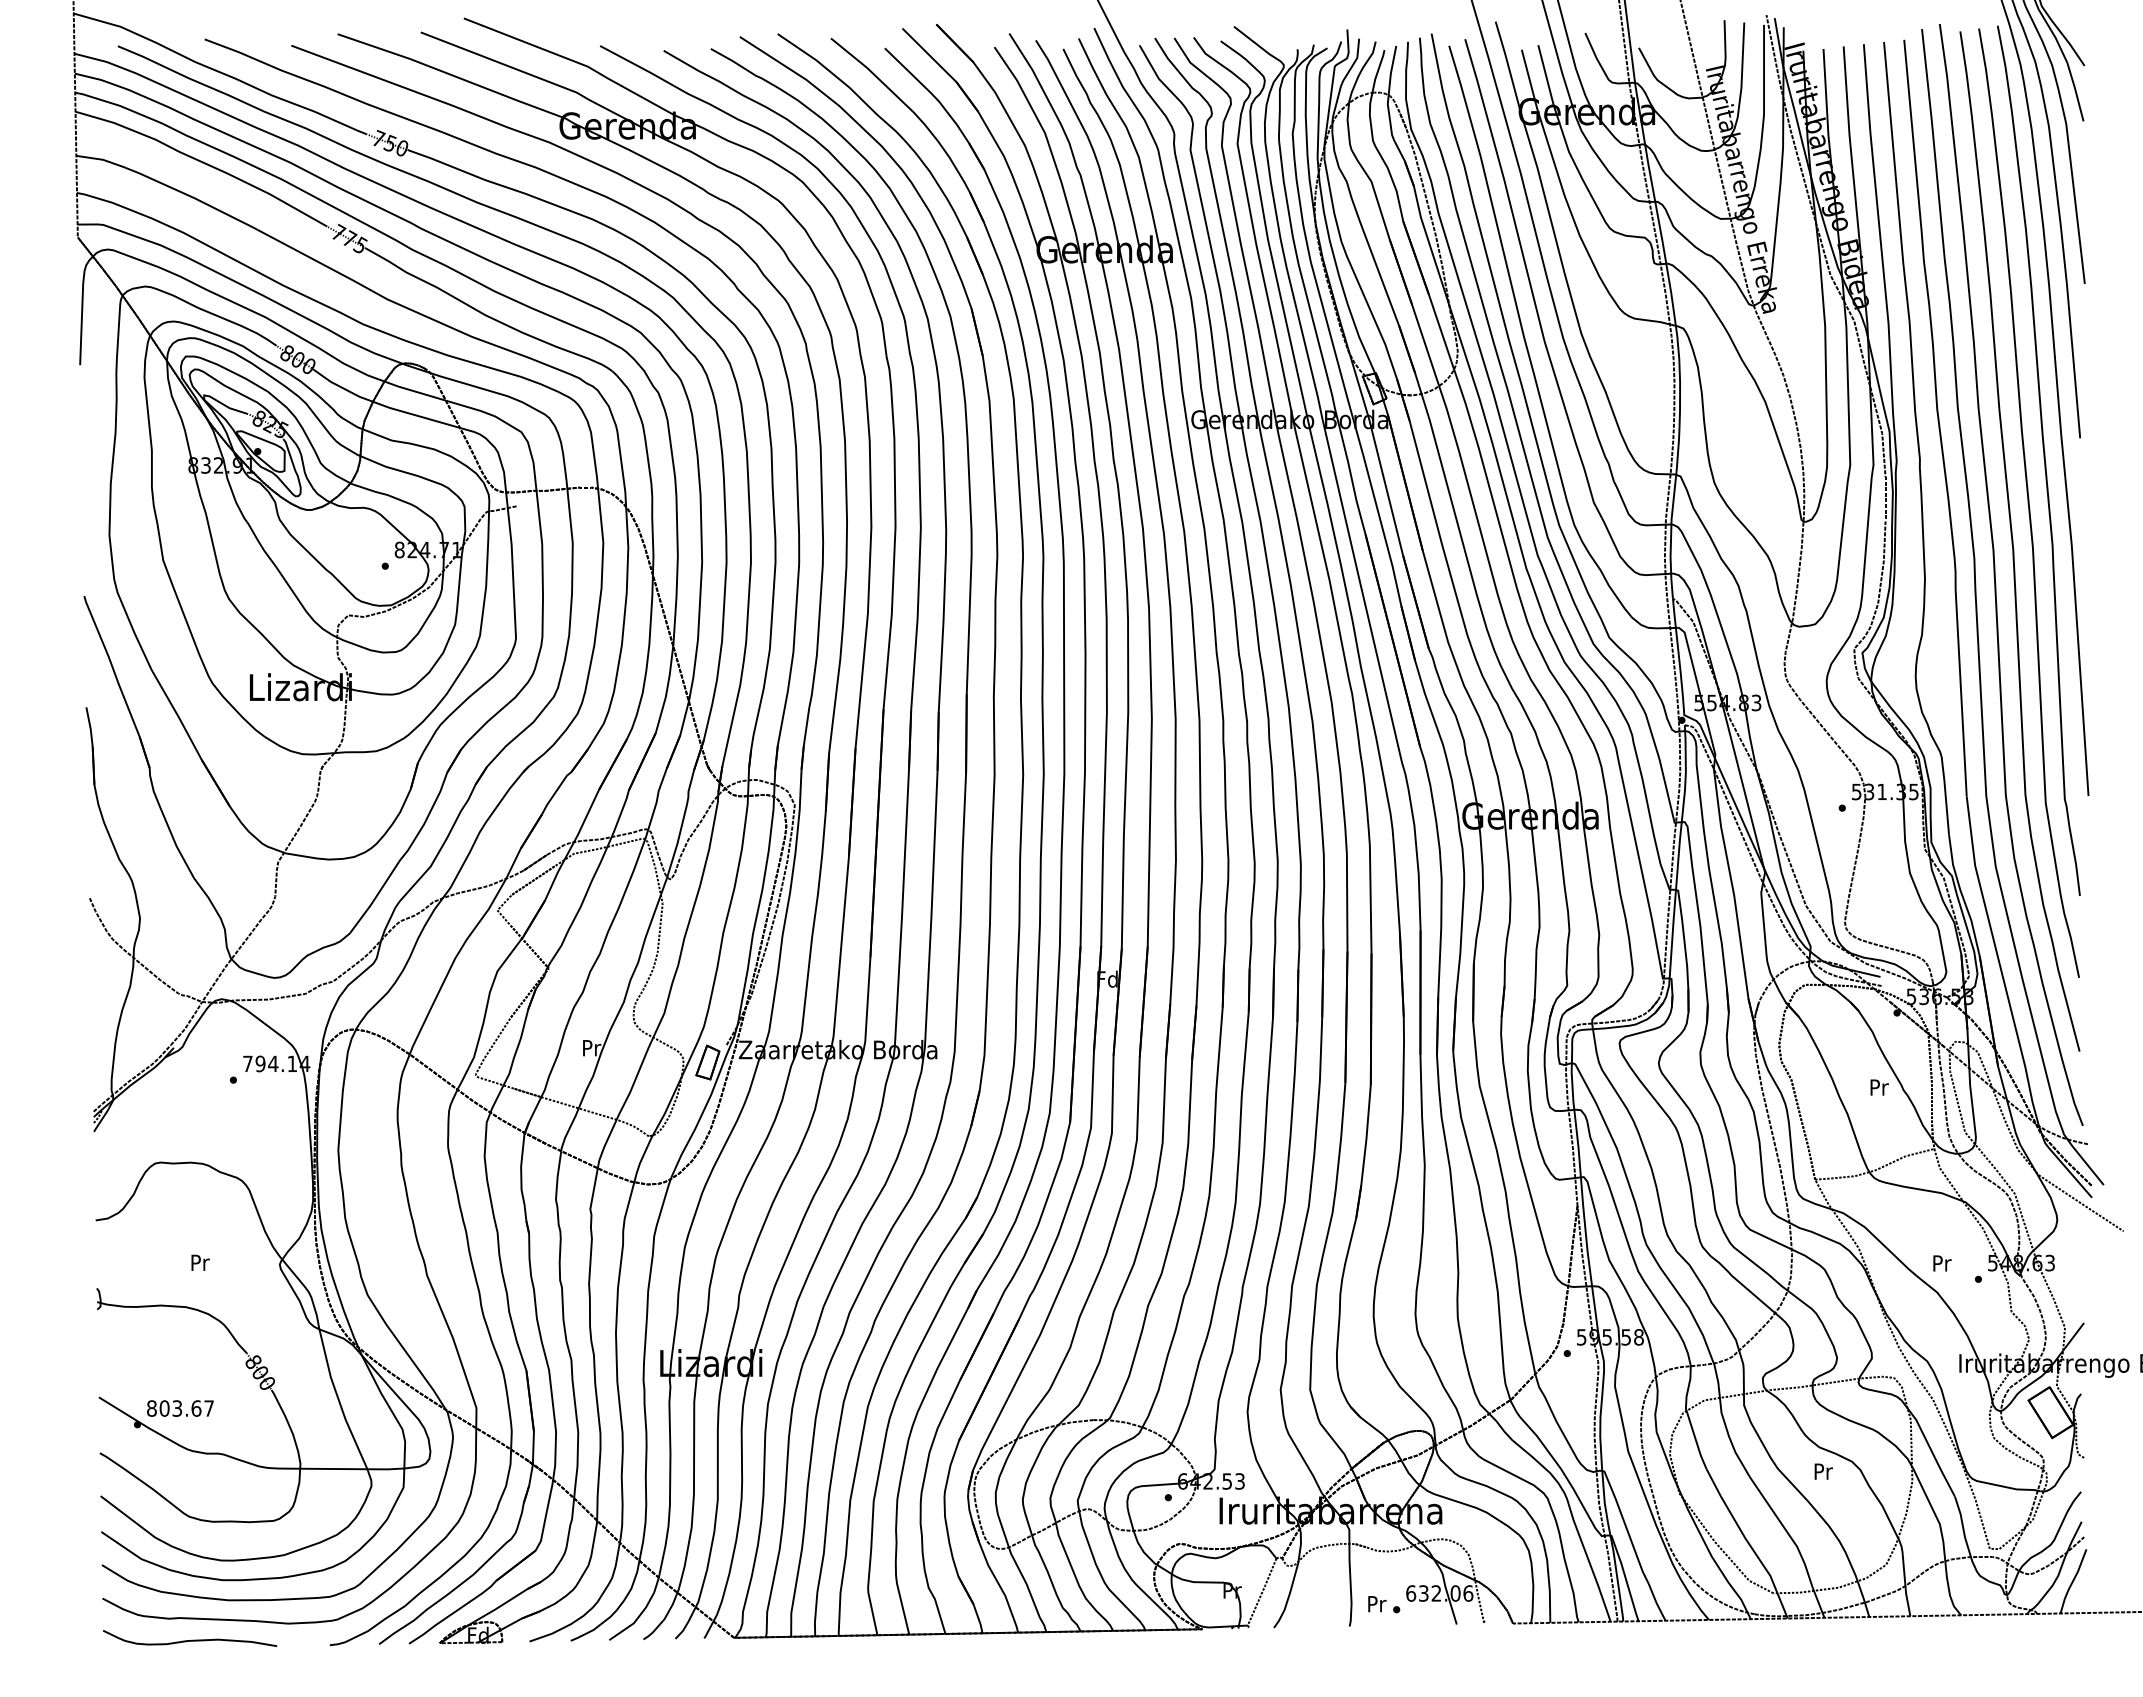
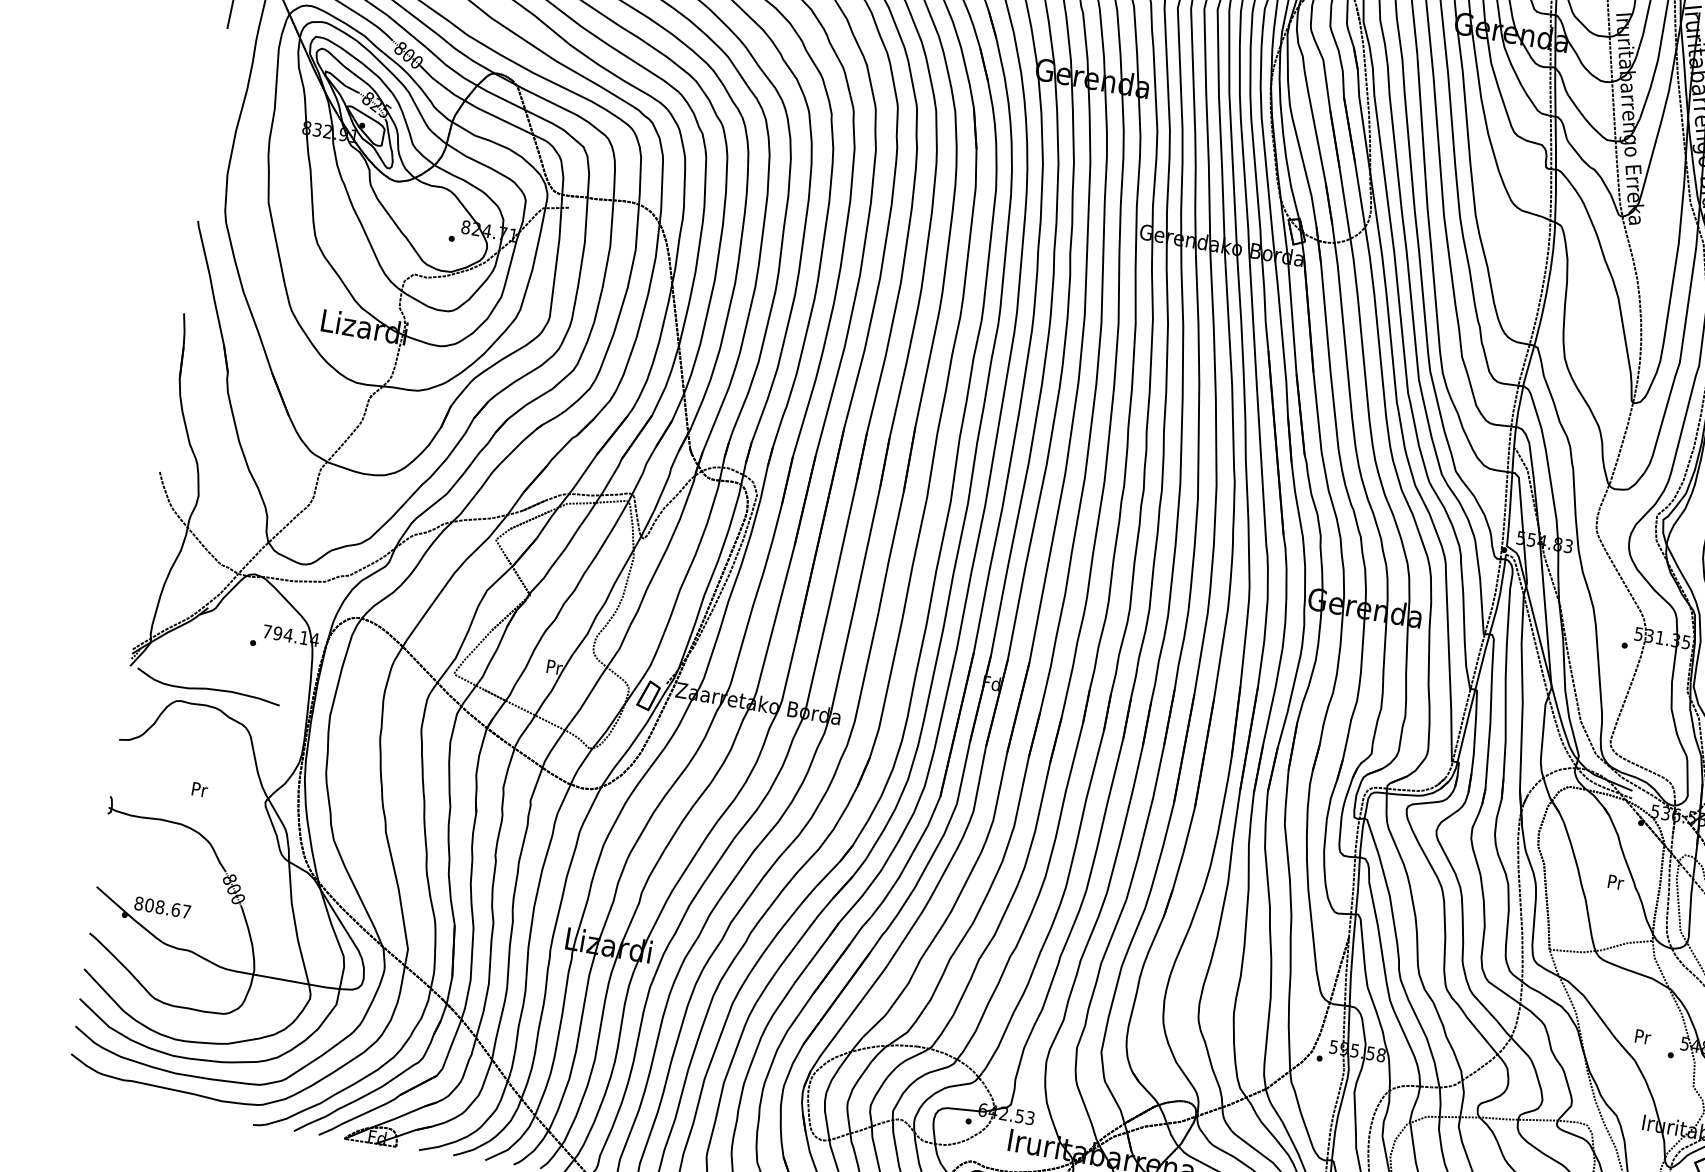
text: (177, 1408) -> (160, 907), 803.67 -> 808.67
curve: (191, 1639) -> (209, 687), moved

